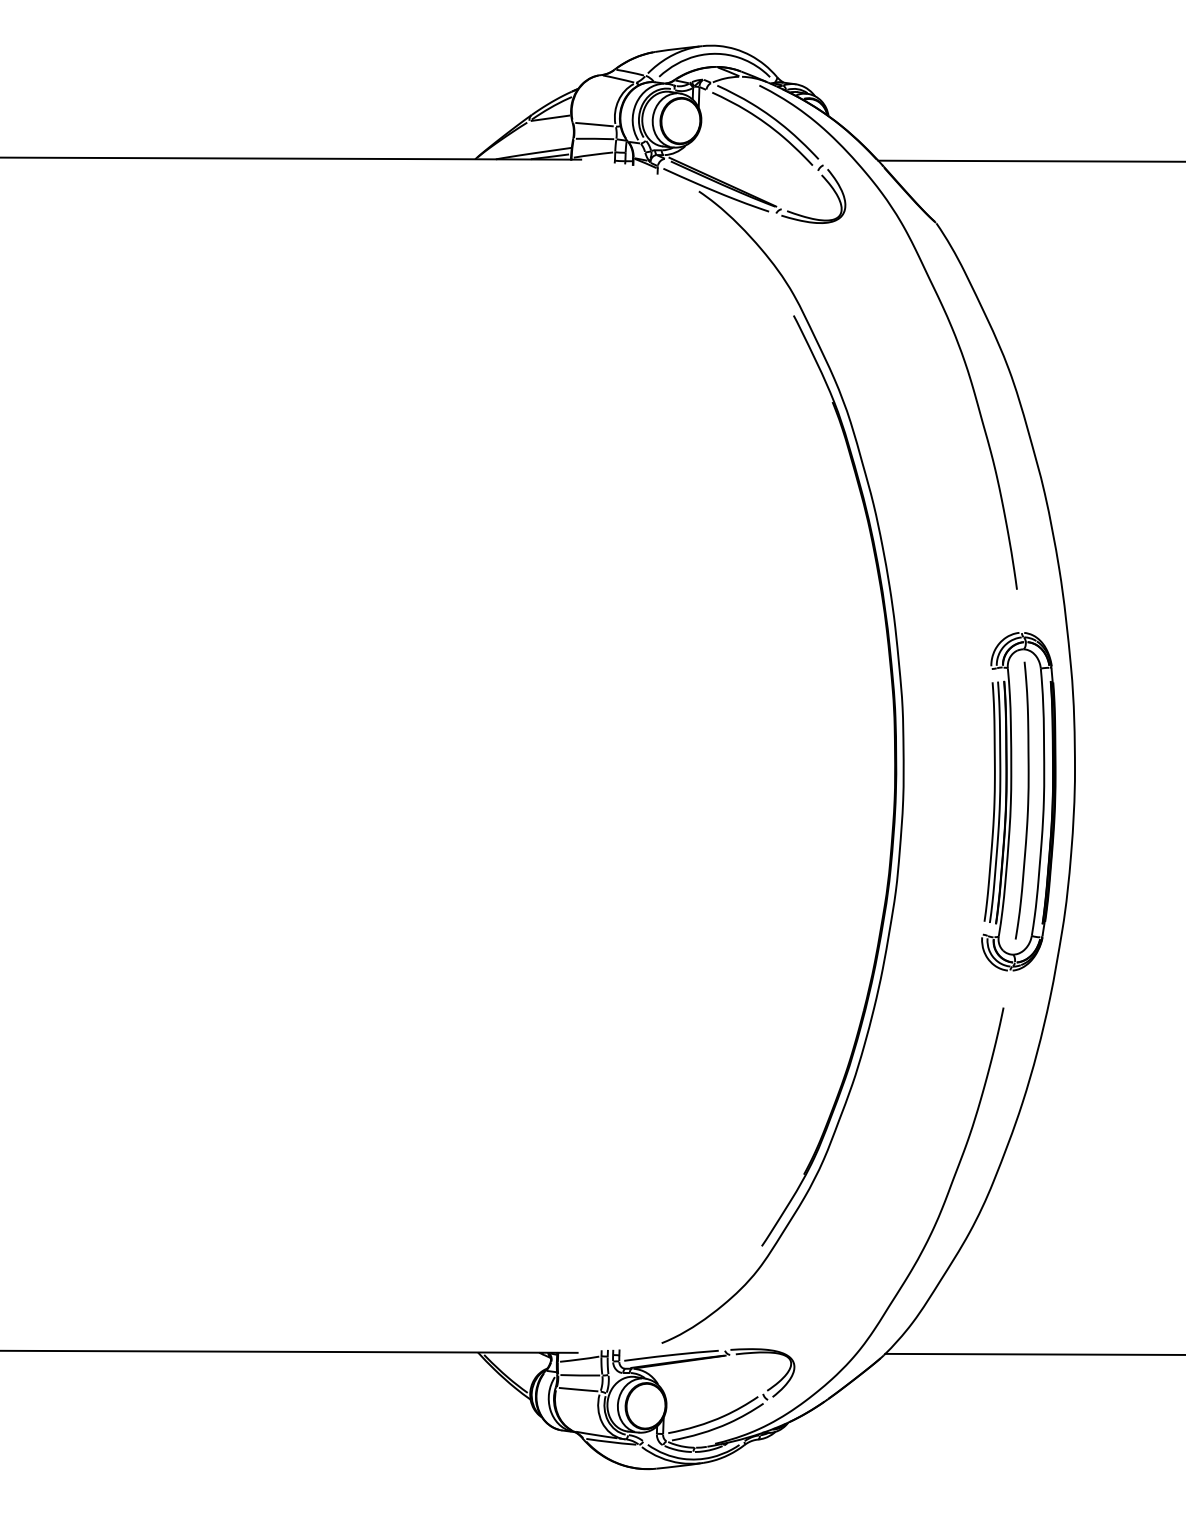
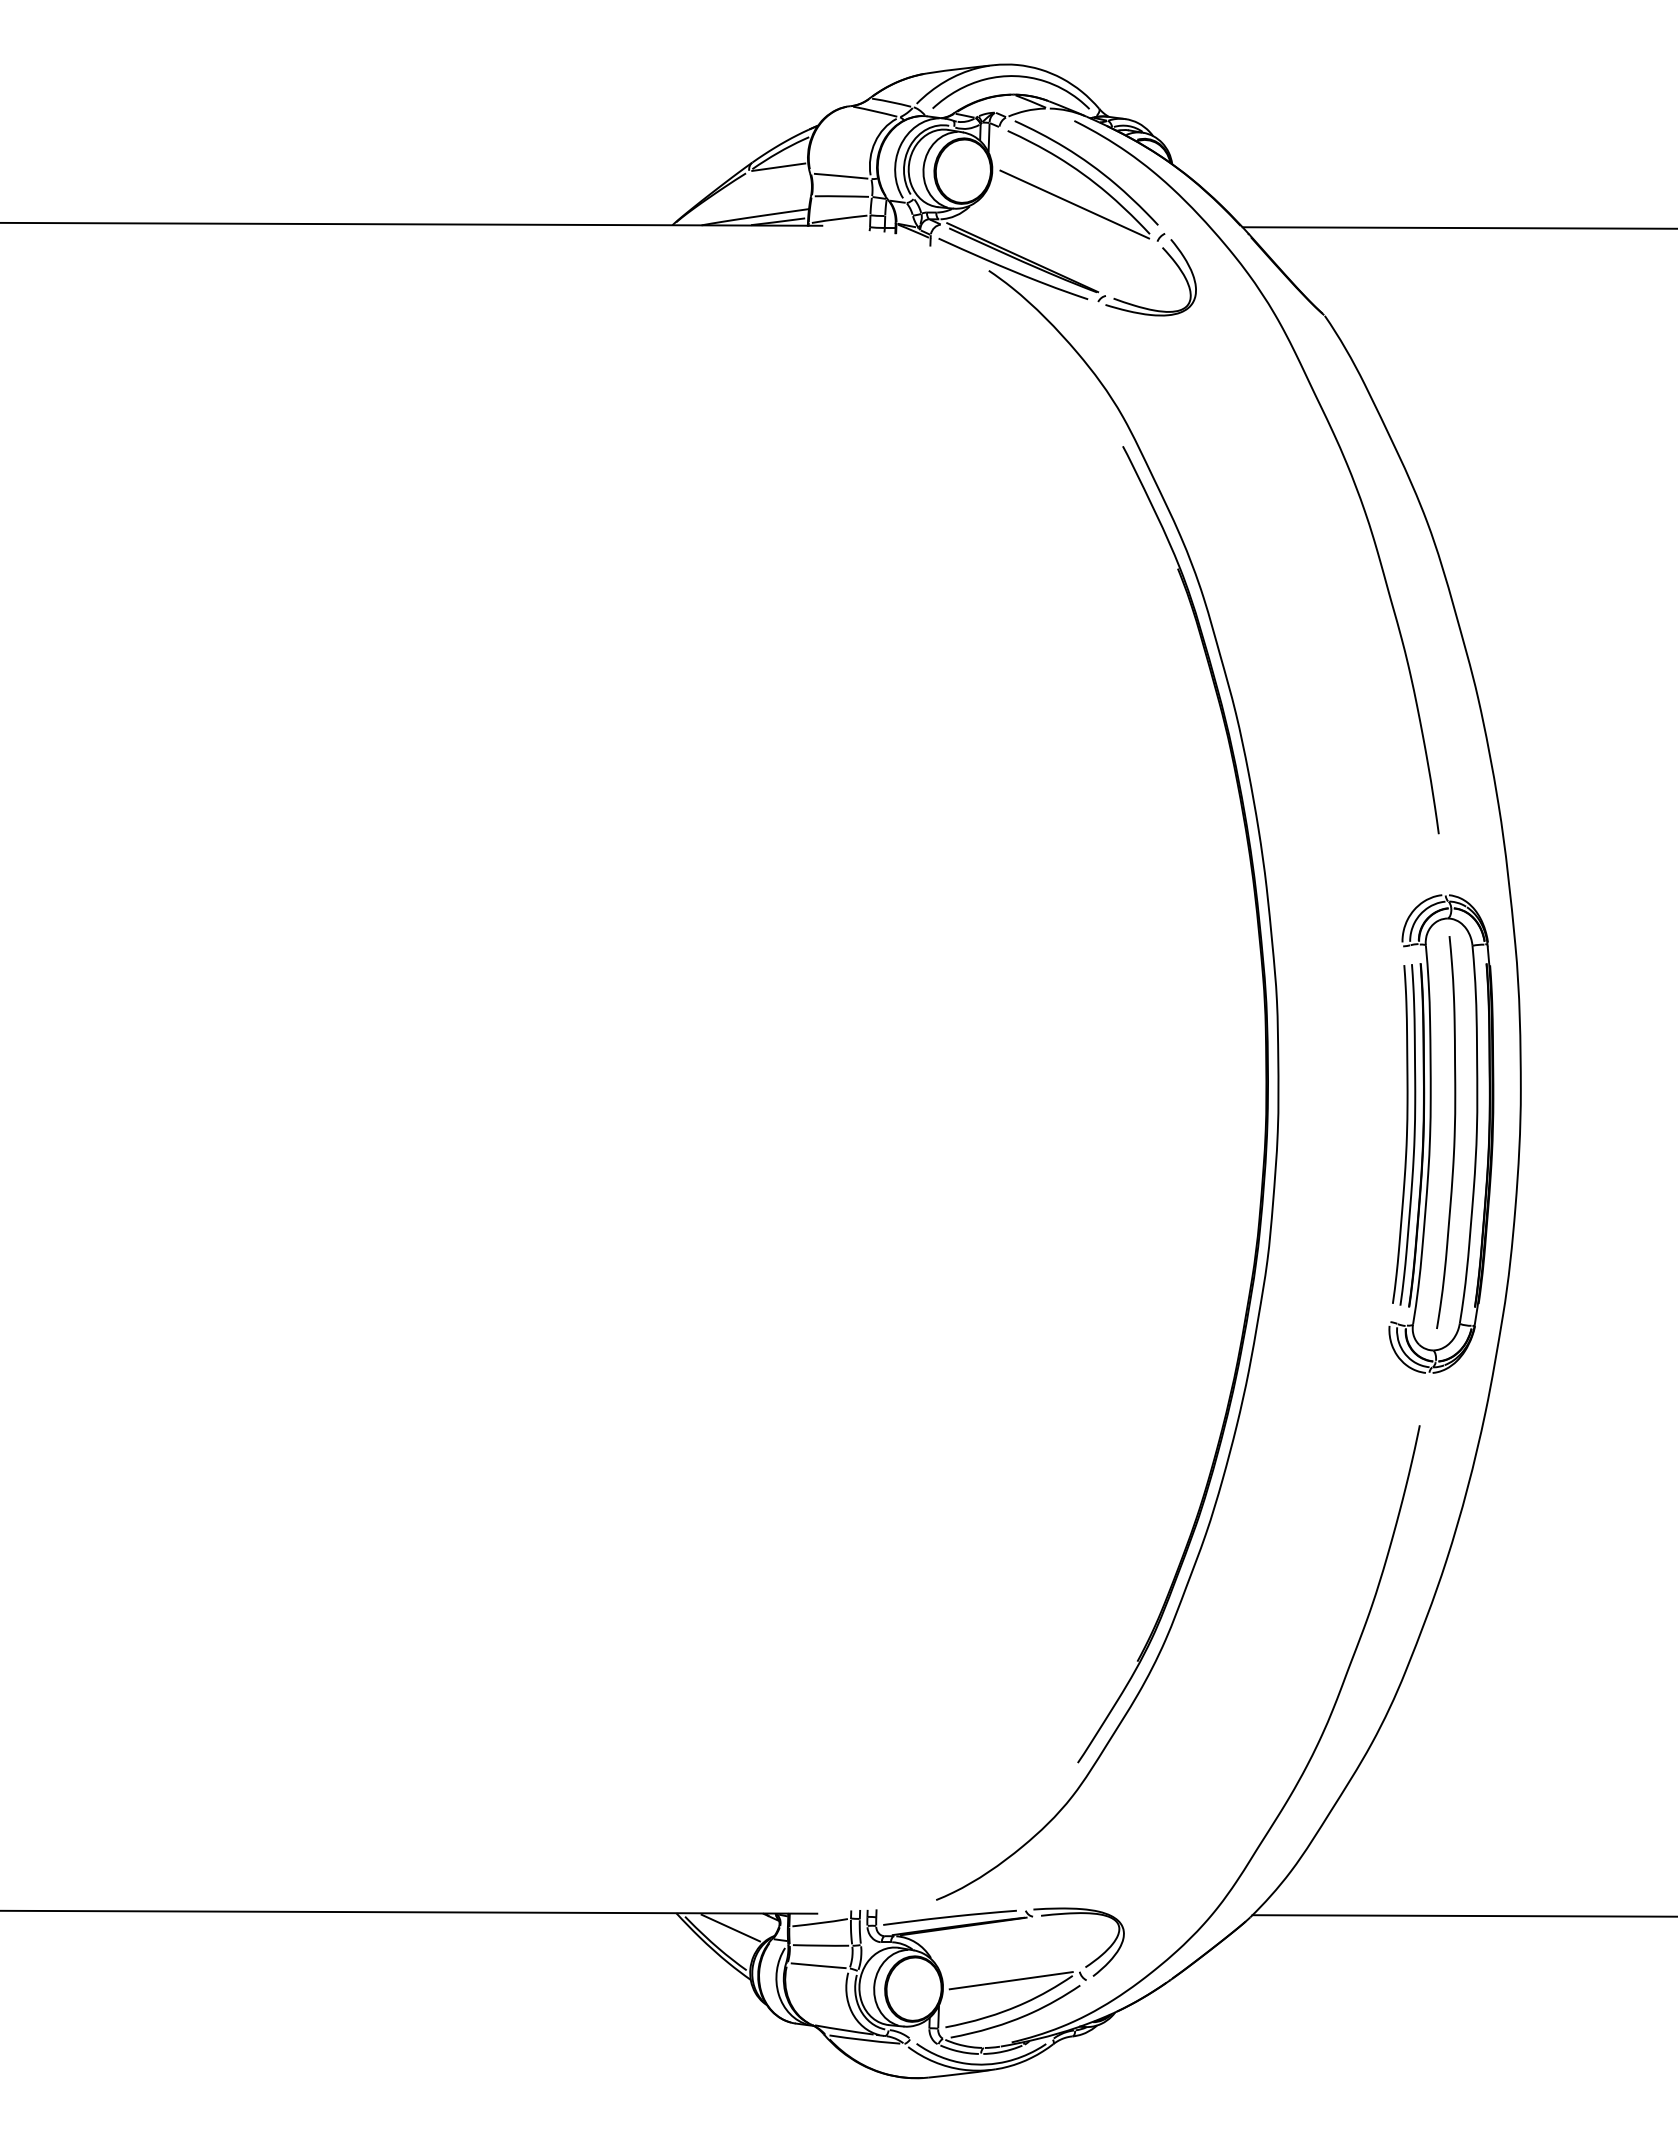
line: (759, 144) -> (1074, 204), added
line: (516, 1362) -> (730, 1927), added
line: (714, 1400) -> (1010, 1980), added

